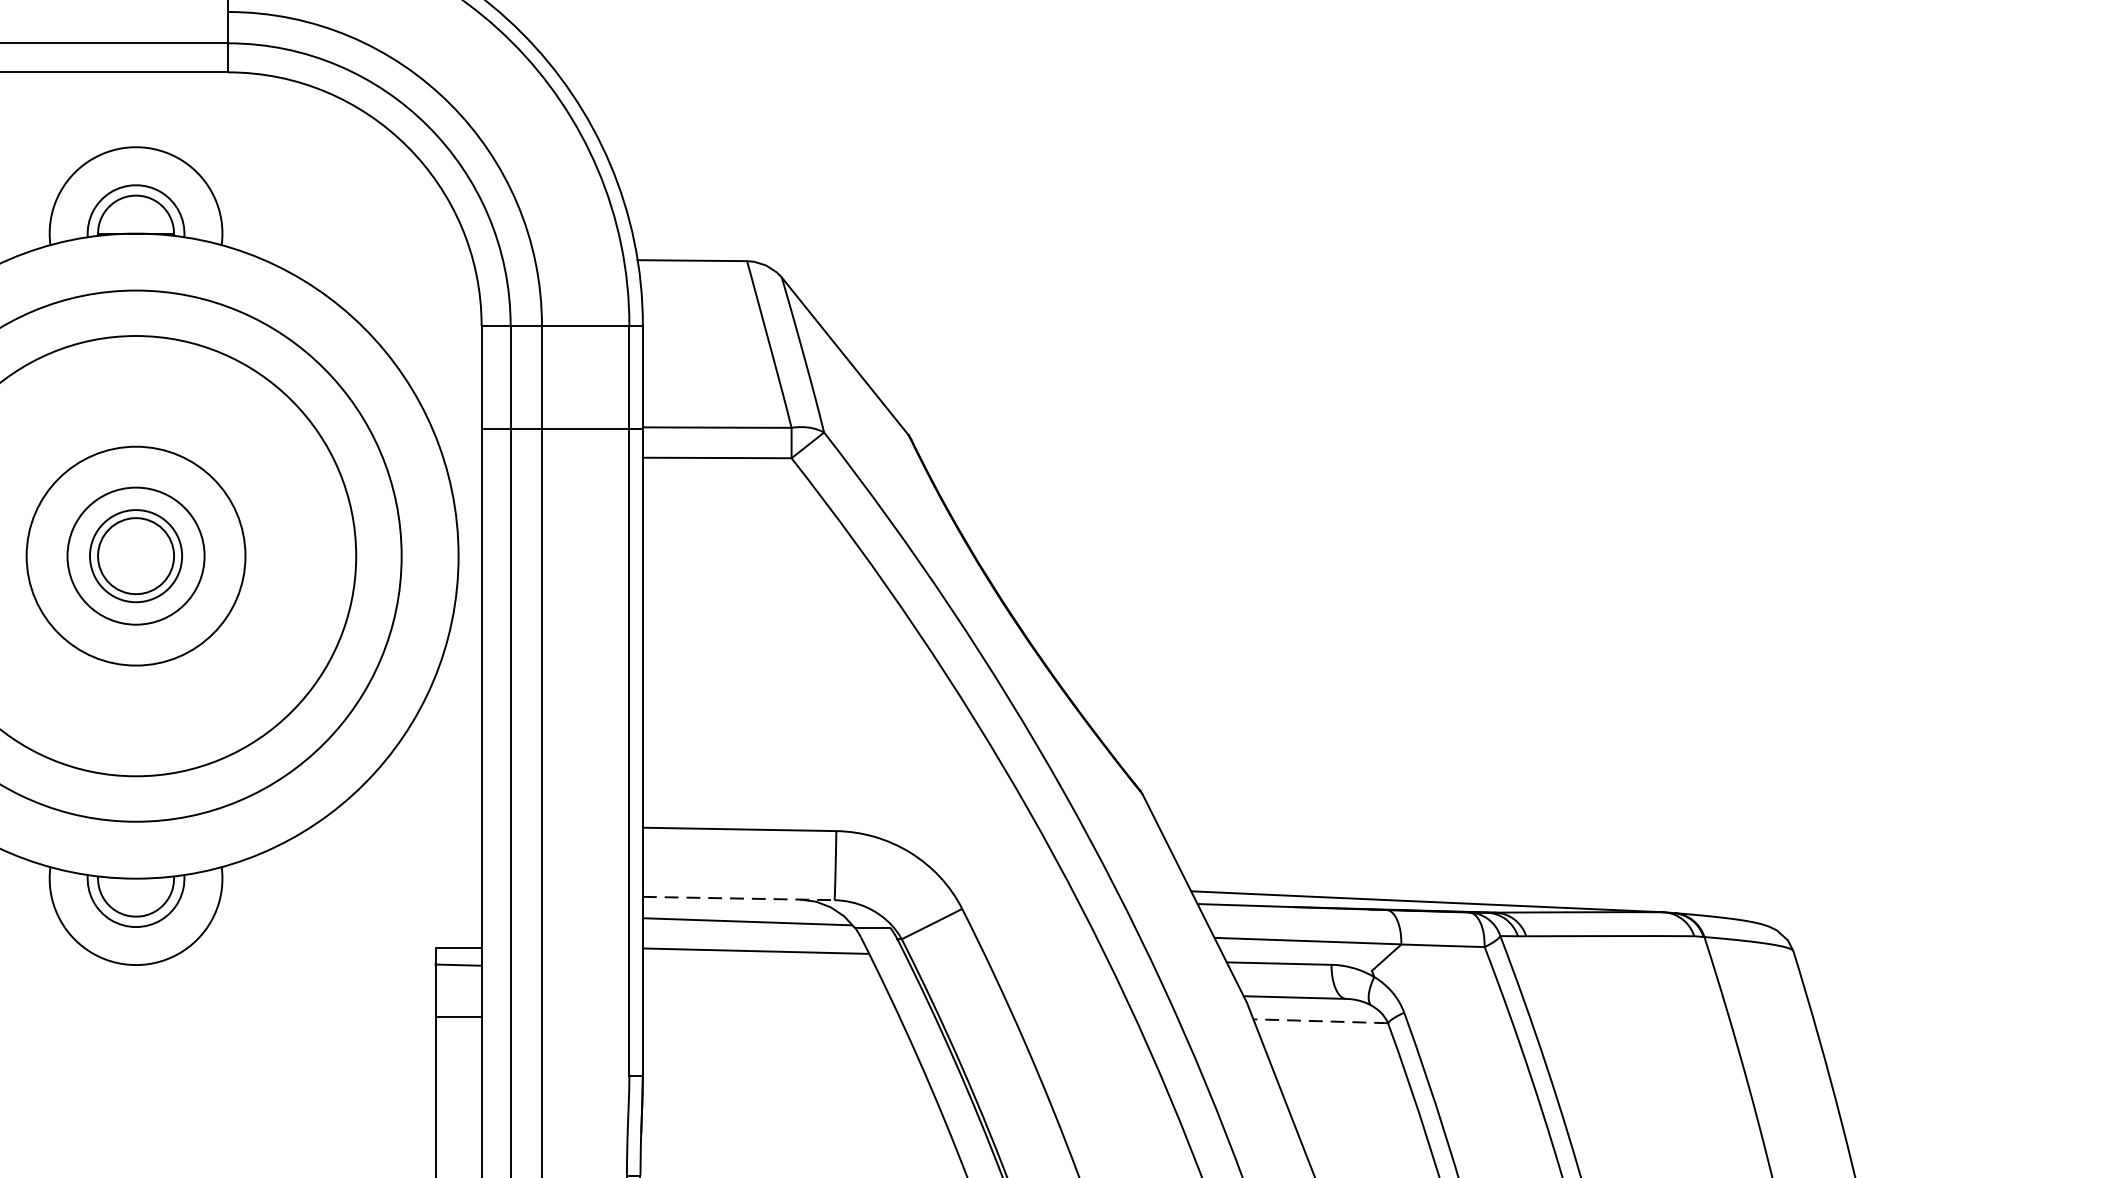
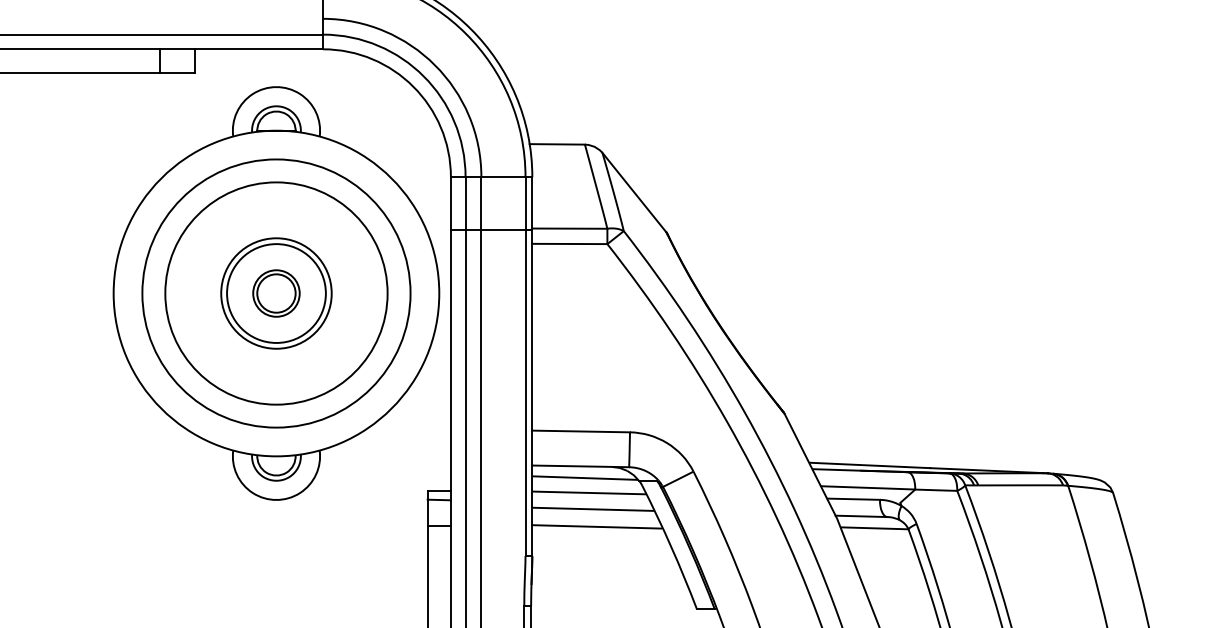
circle: (136, 556) -> (276, 293), size x1.43
line: (740, 898) -> (581, 466), dashed -> solid
line: (762, 981) -> (592, 508), added
line: (770, 1017) -> (596, 526), added
line: (1320, 1021) -> (874, 528), dashed -> solid

